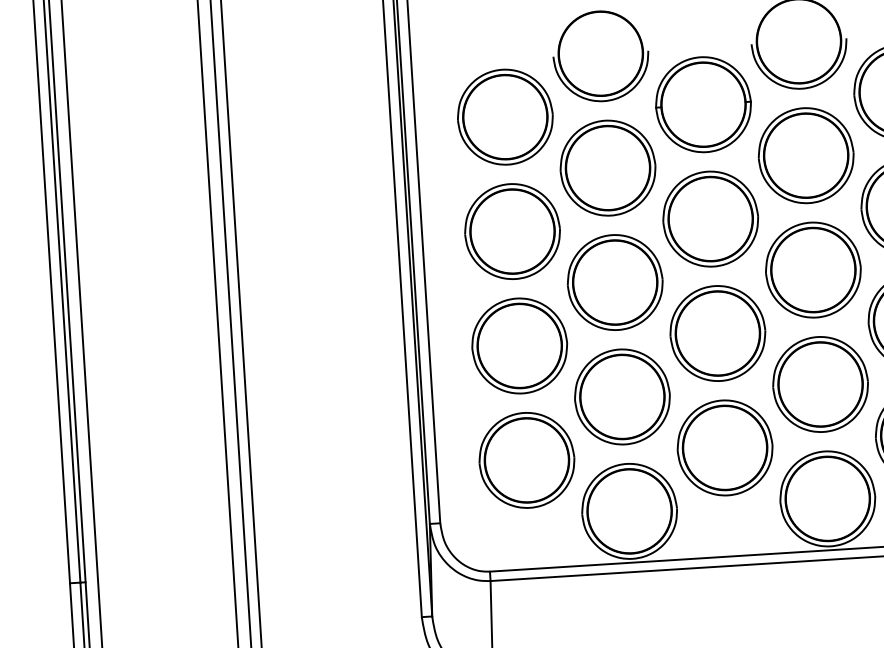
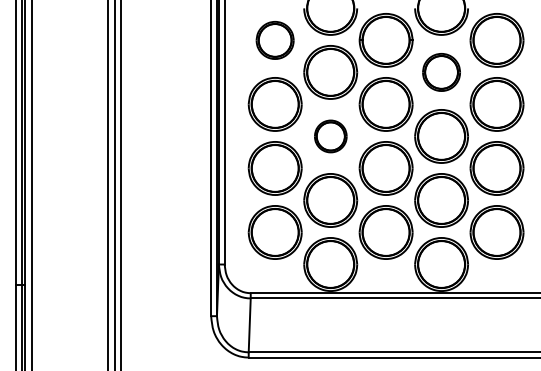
part: (504, 117) -> (274, 40), size x0.7
part: (806, 155) -> (441, 72), size x0.7
part: (614, 282) -> (330, 136), size x0.6

